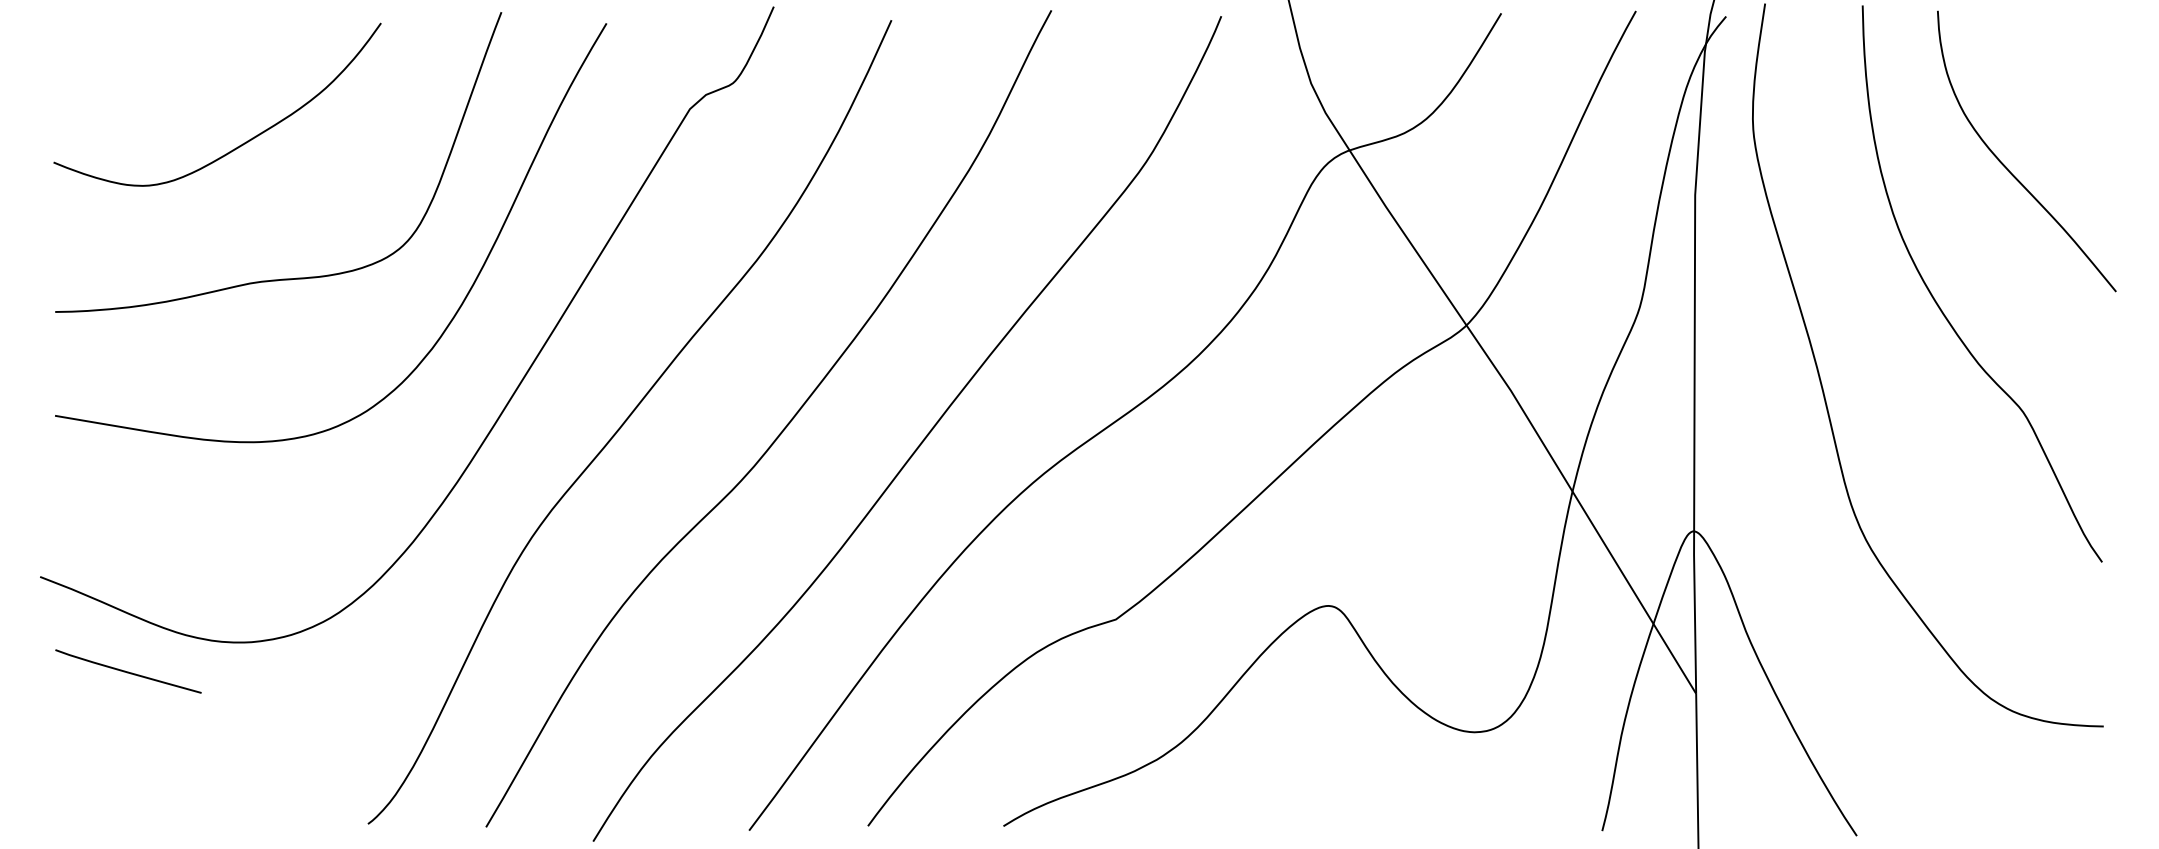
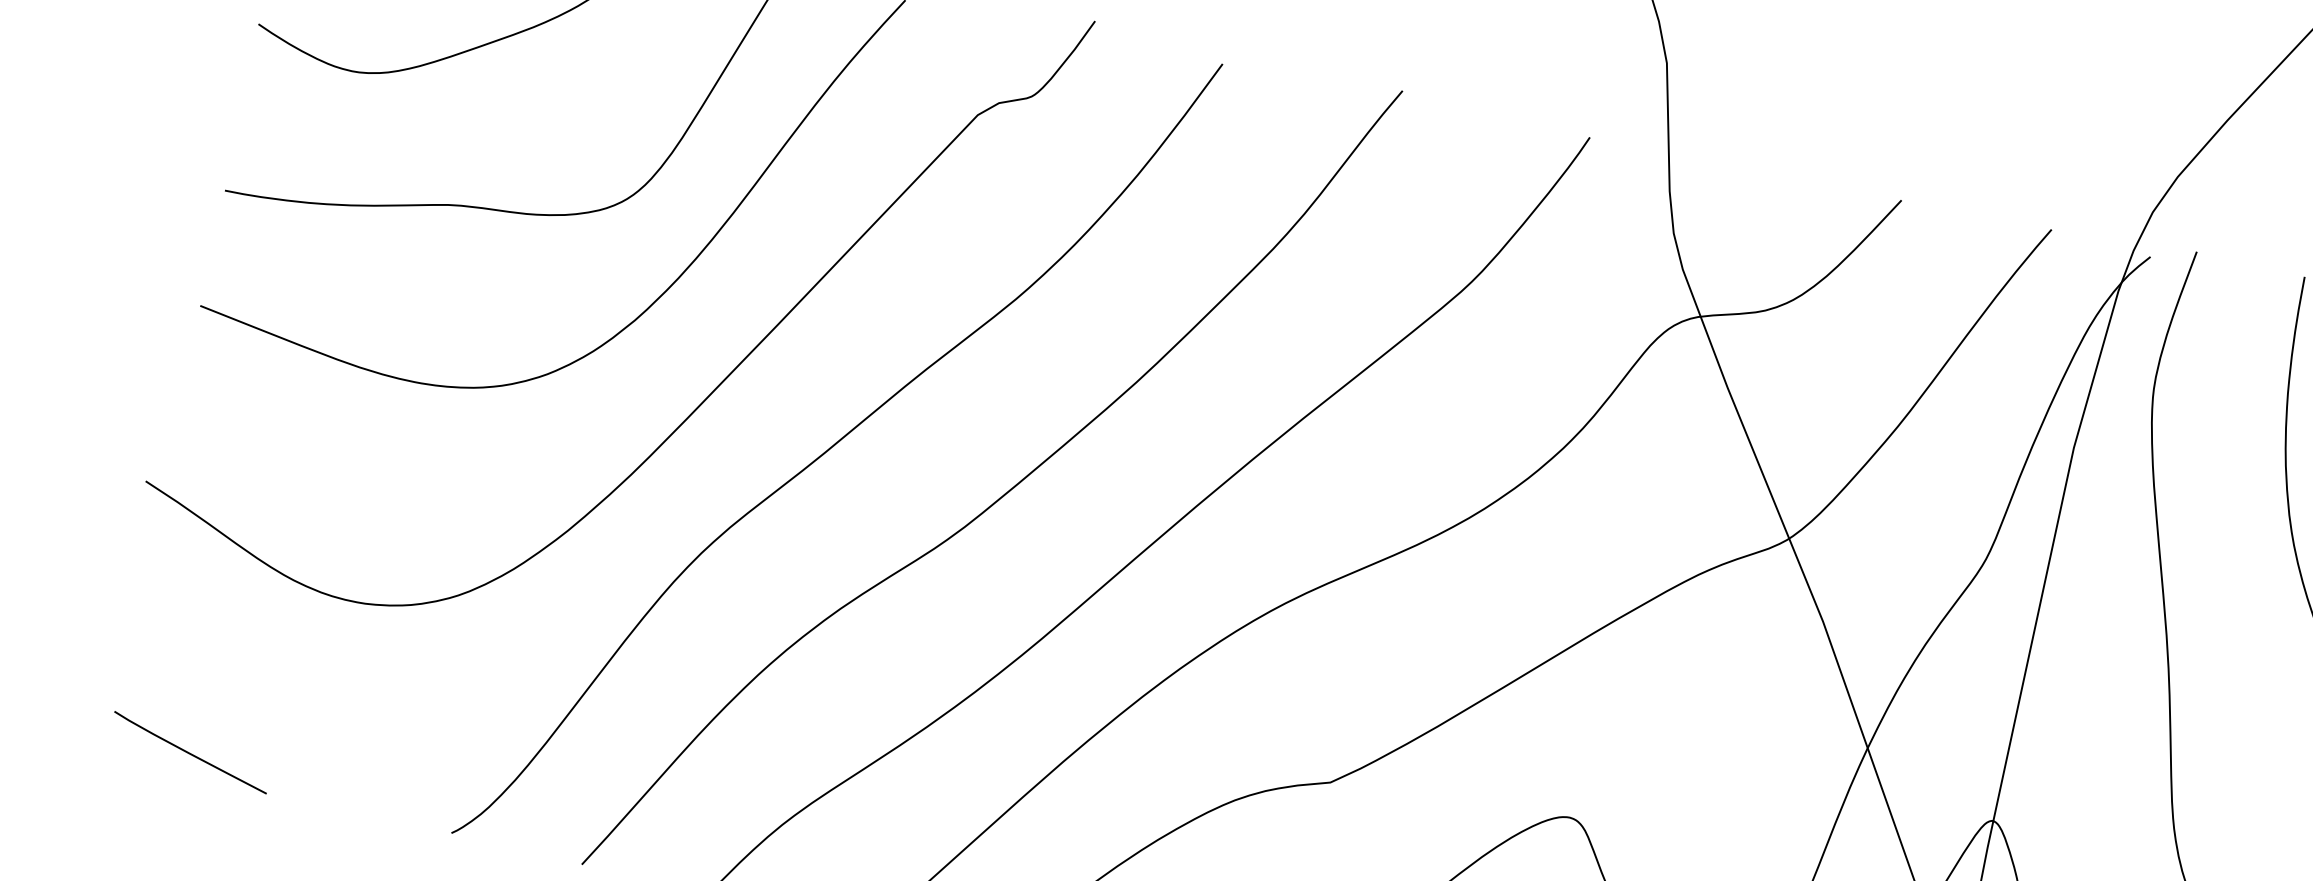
curve: (128, 671) -> (190, 752), moved

